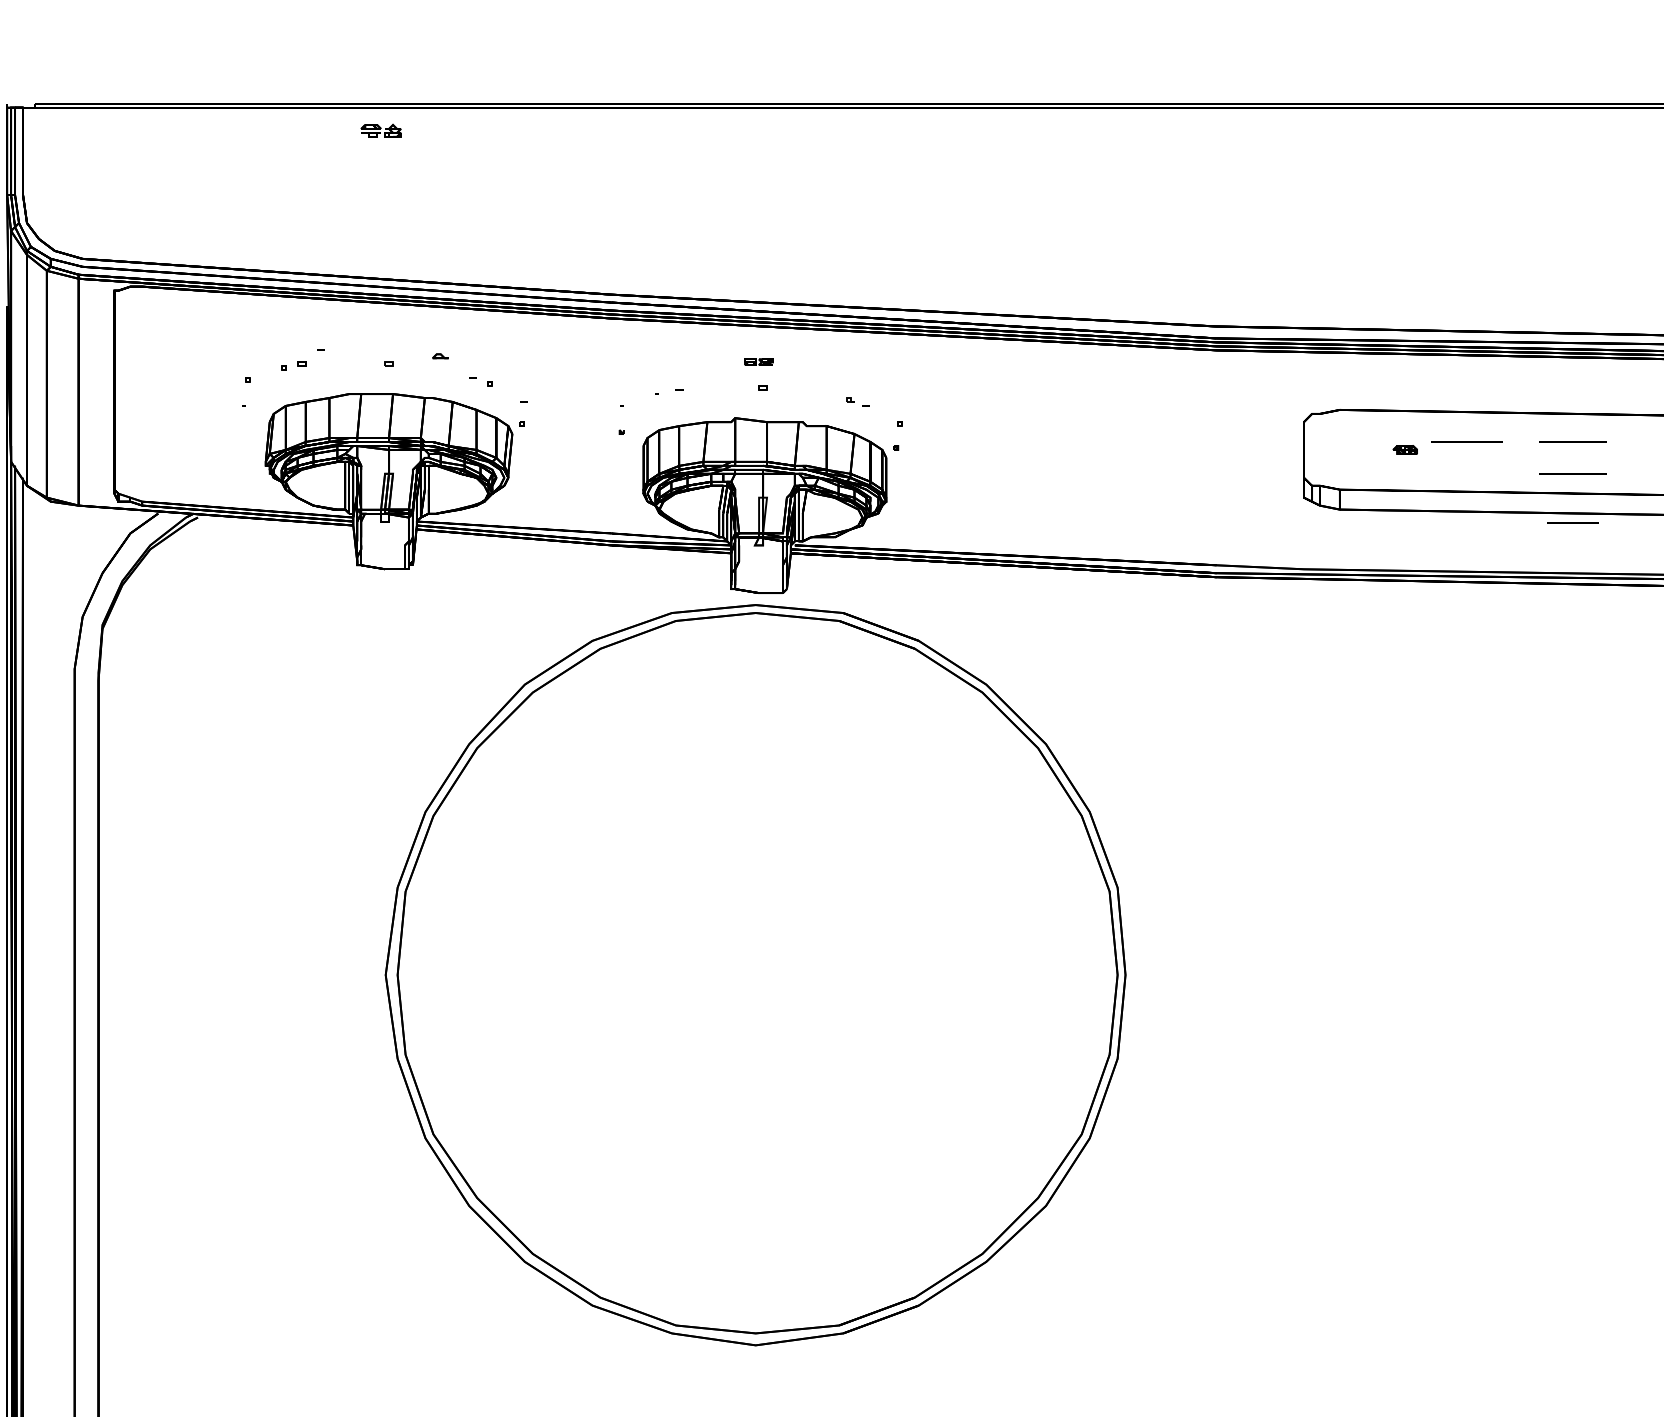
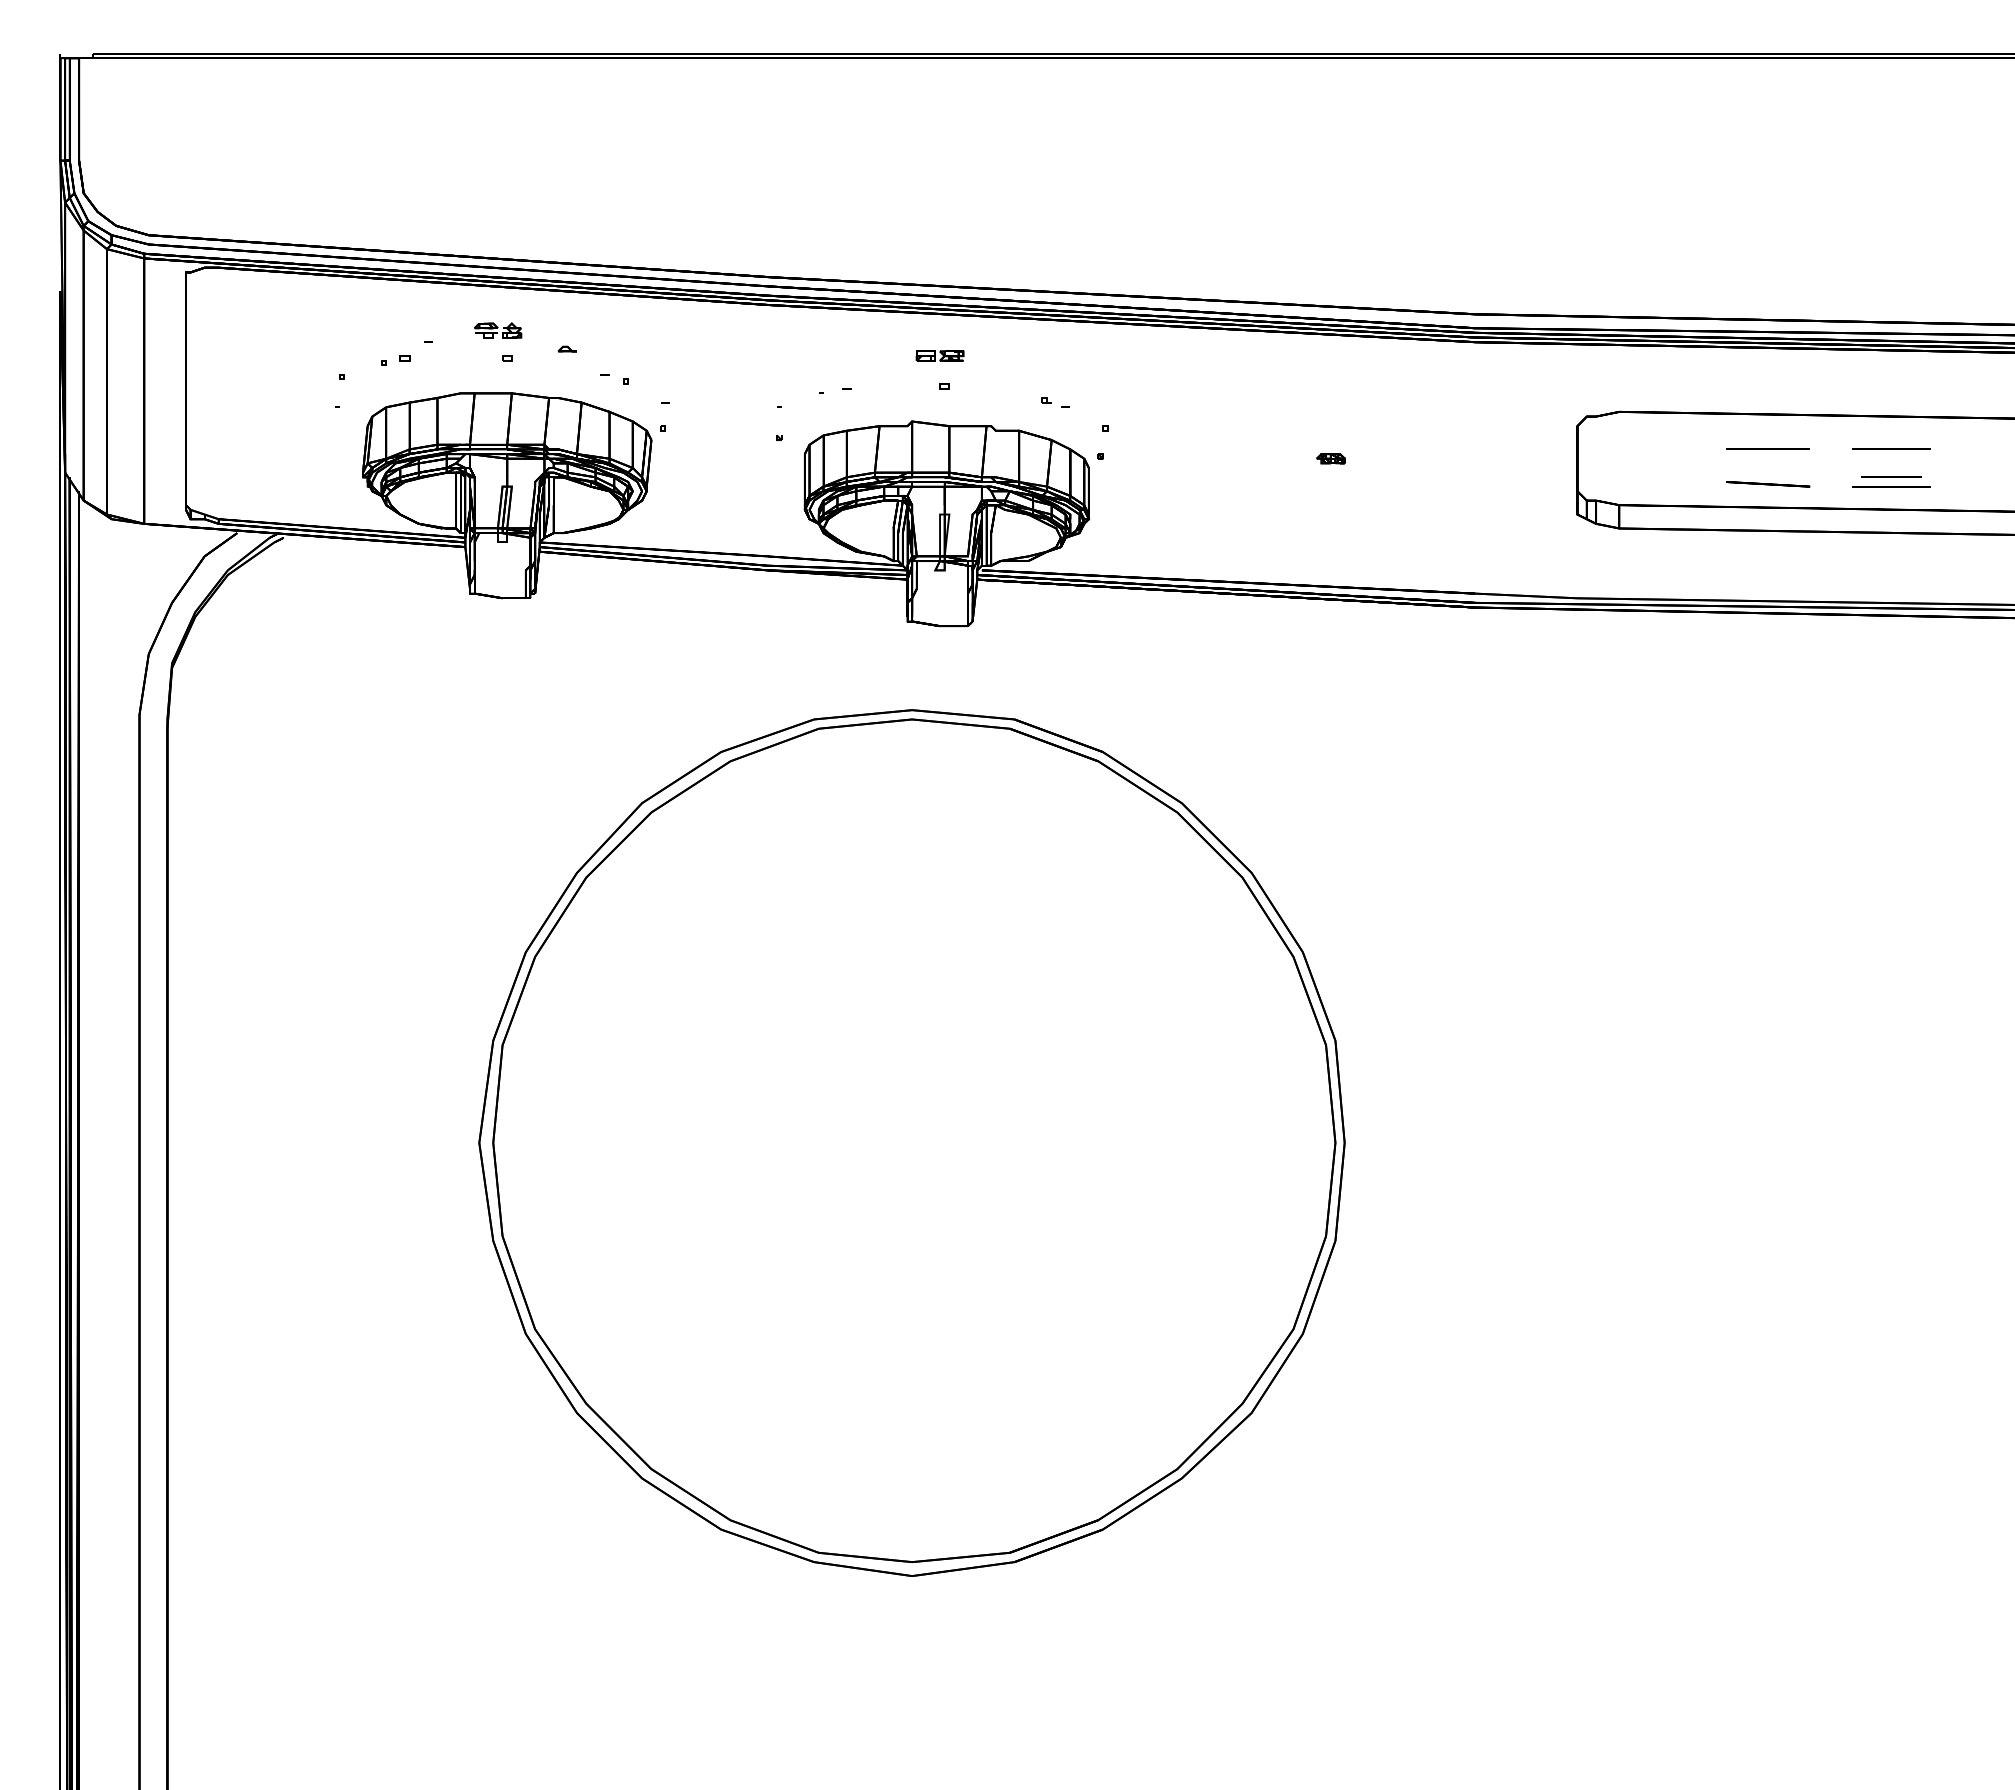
part: (381, 130) -> (498, 330), moved
part: (758, 361) -> (939, 355), size x1.43
part: (1404, 449) -> (1330, 458), moved
line: (1467, 472) -> (1768, 484), added
line: (1572, 522) -> (1891, 476), moved
part: (755, 974) -> (911, 1142), moved

